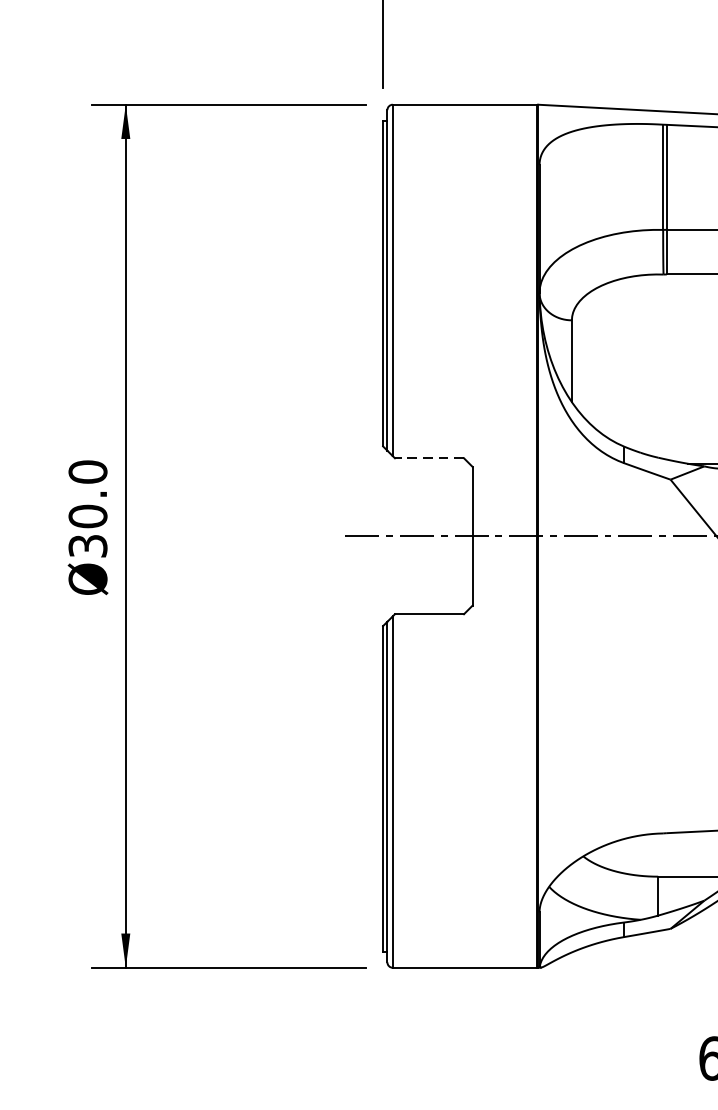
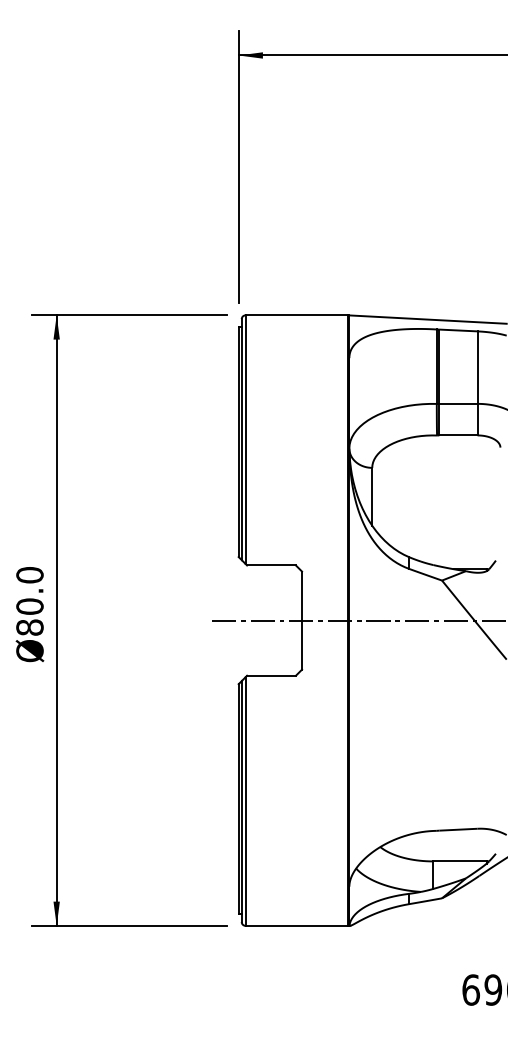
line: (429, 458) -> (271, 565), dashed -> solid
text: (87, 545) -> (29, 627), Ø30.0 -> Ø80.0

